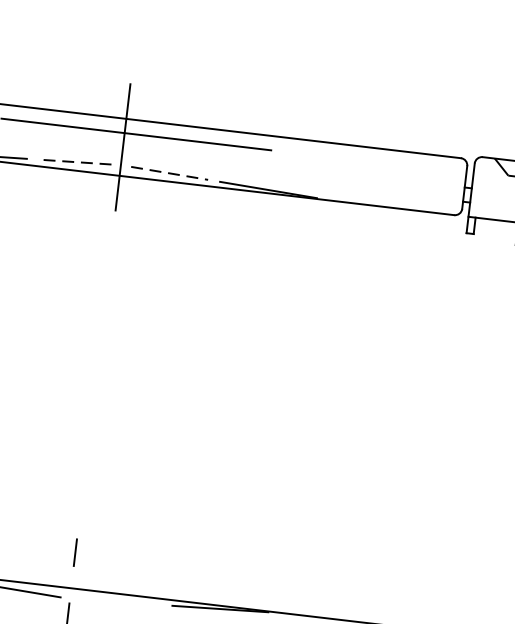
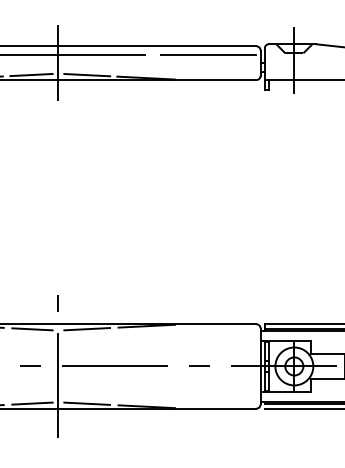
line: (75, 162) -> (31, 75), dashed -> solid
line: (378, 162) -> (208, 54), added
line: (169, 173) -> (87, 75), dashed -> solid
line: (119, 602) -> (87, 329), added

